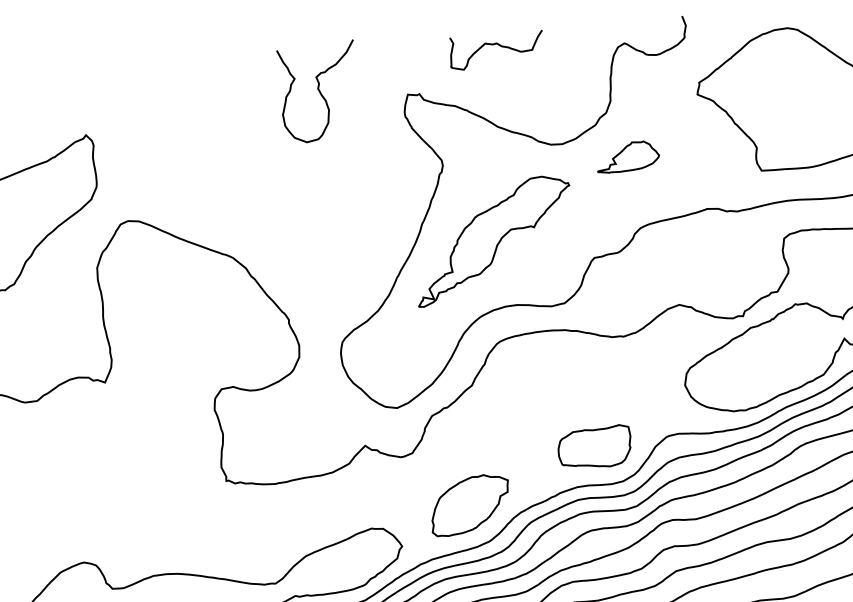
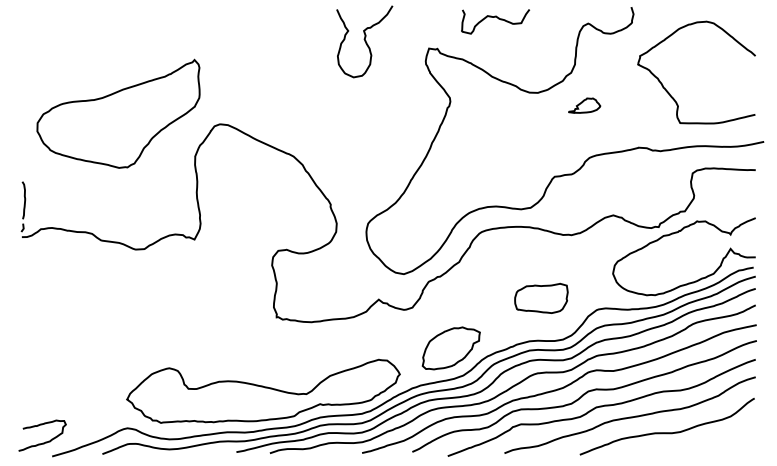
part: (627, 156) -> (584, 105), size x0.7
part: (493, 240) -> (482, 158), removed
part: (594, 445) -> (541, 297), moved

